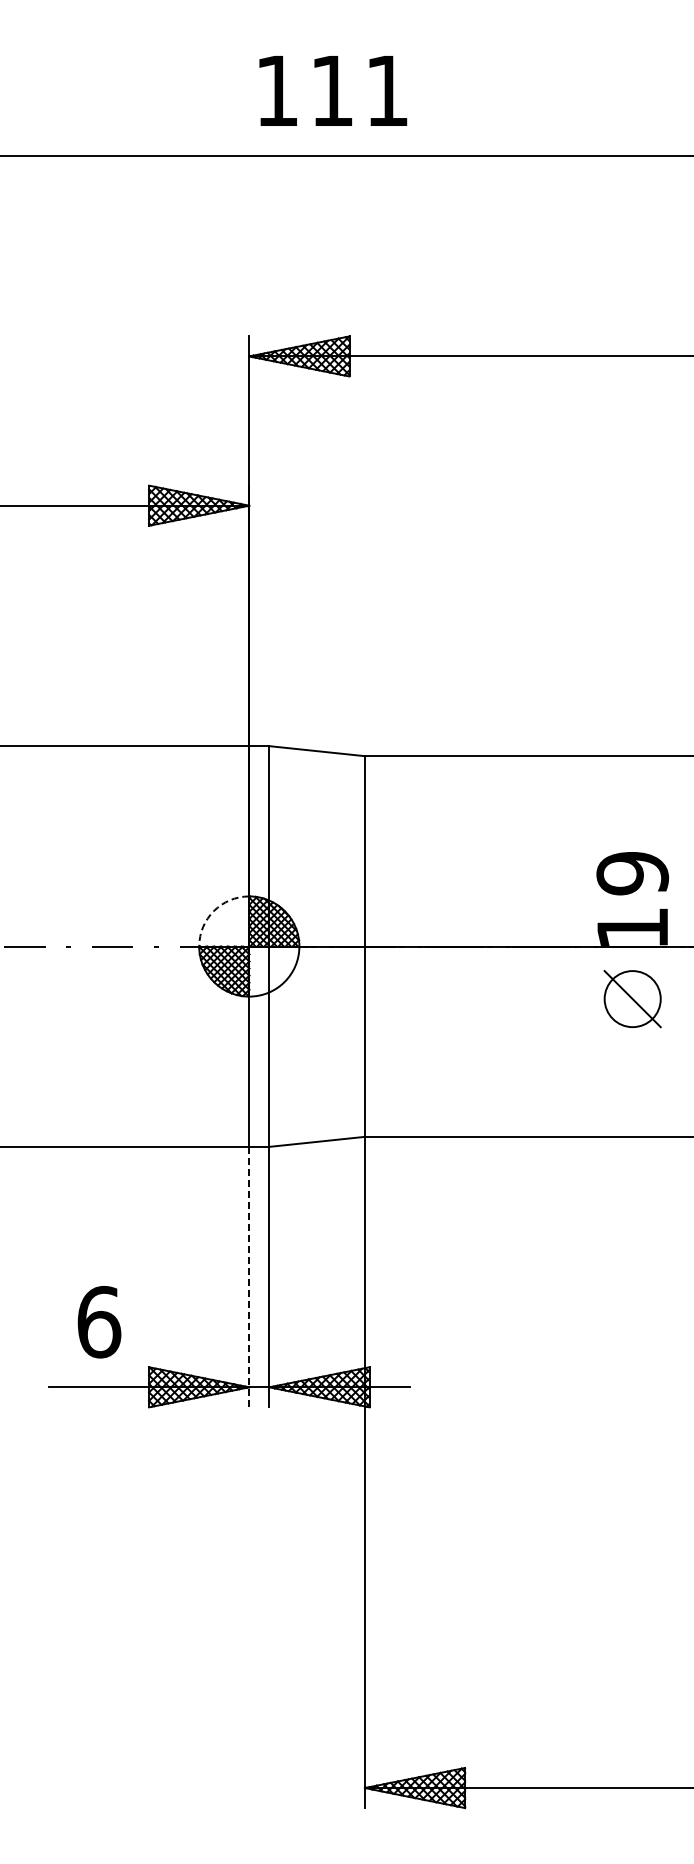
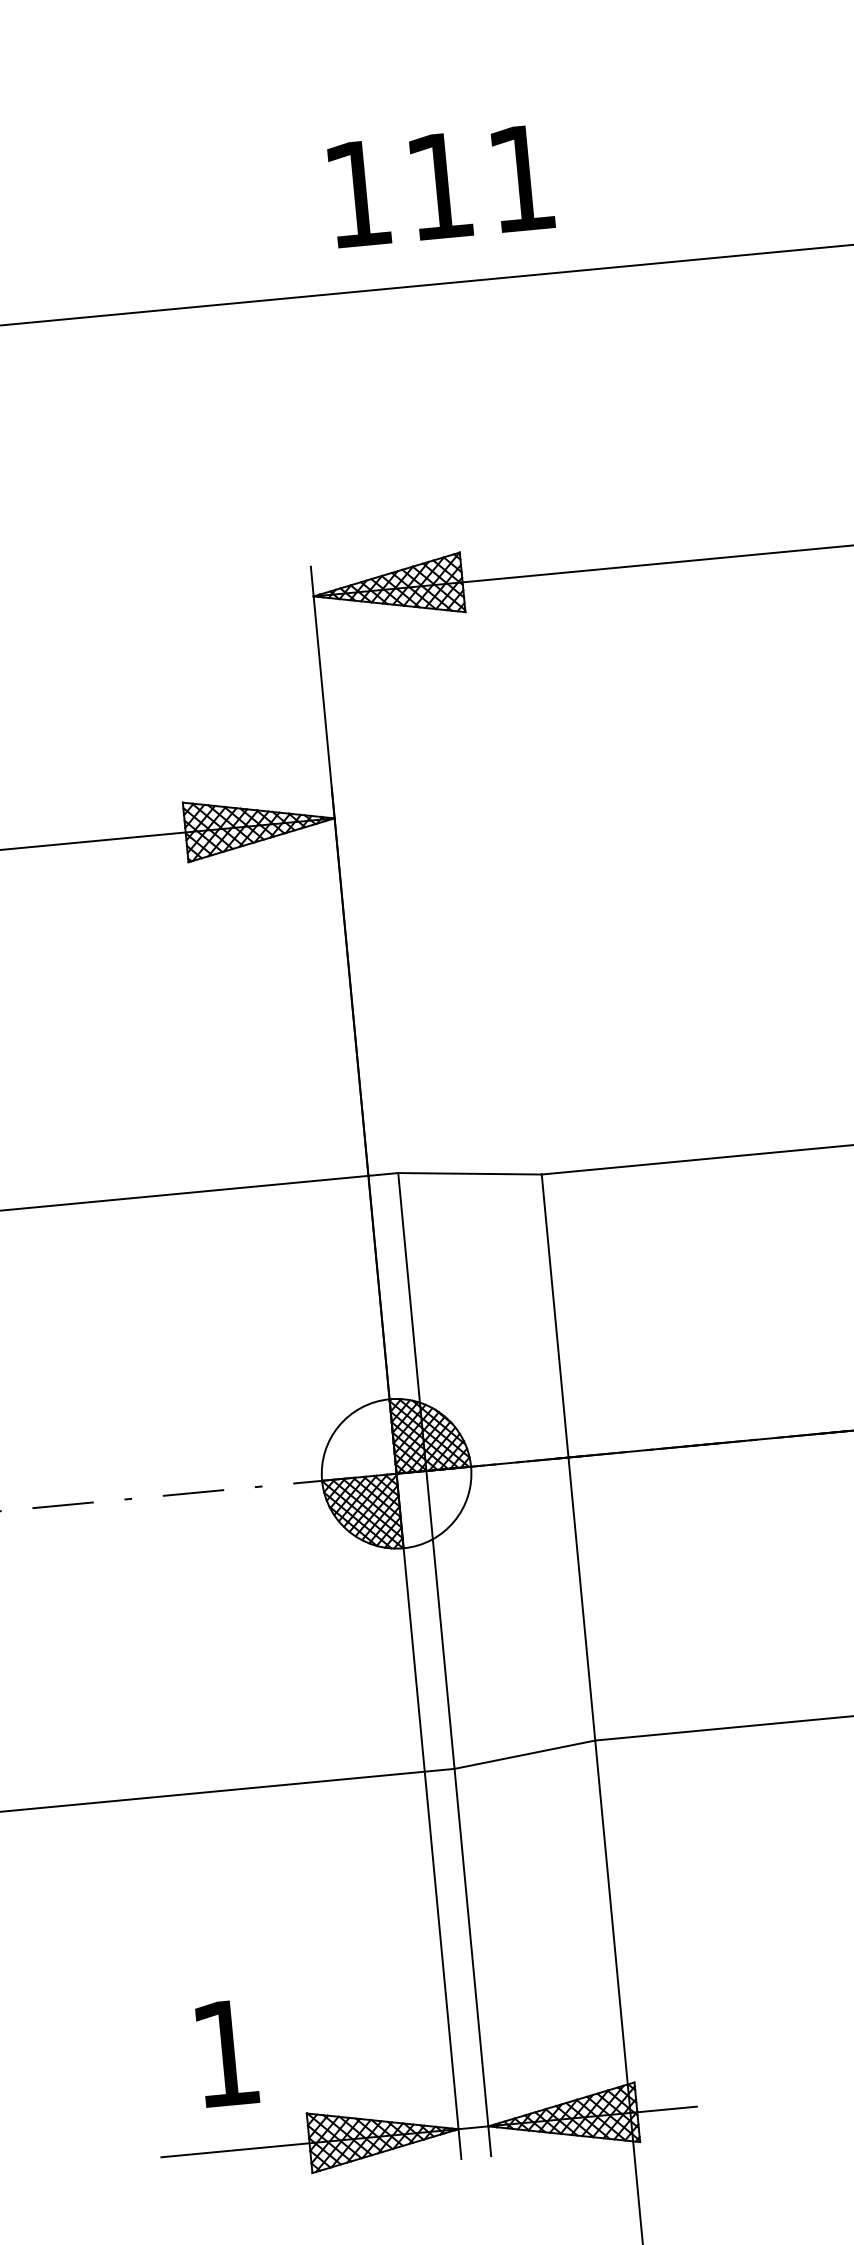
text: (333, 90) -> (441, 185), moved
arc: (213, 911) -> (338, 1426), dashed -> solid
line: (249, 1277) -> (443, 1965), dashed -> solid
text: (99, 1321) -> (226, 2052), 6 -> 1

